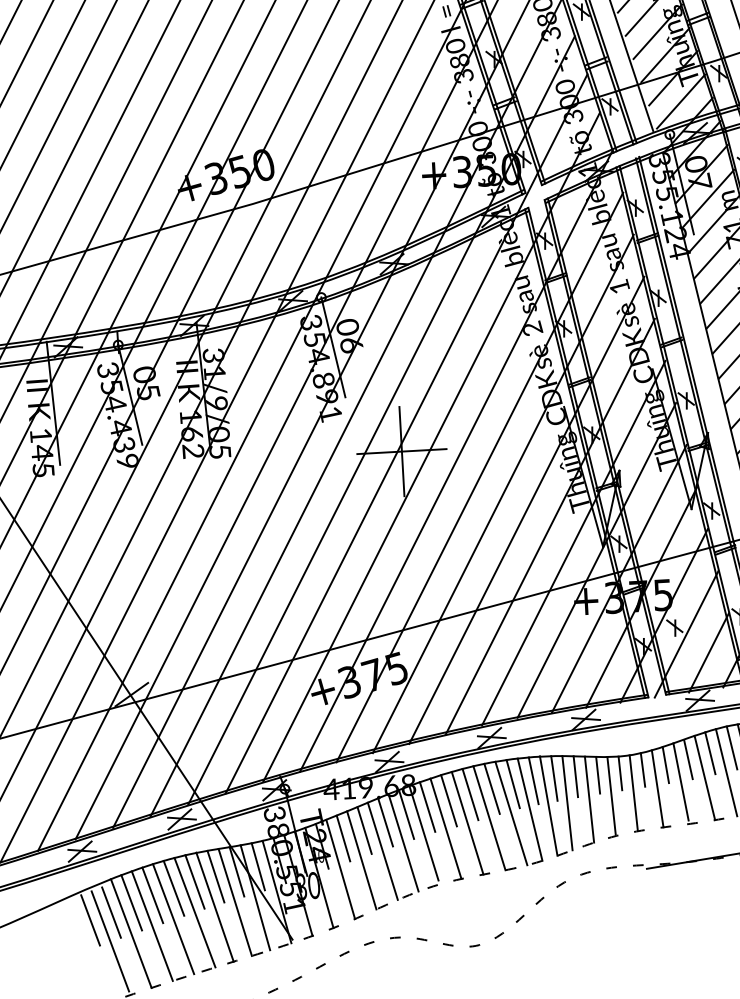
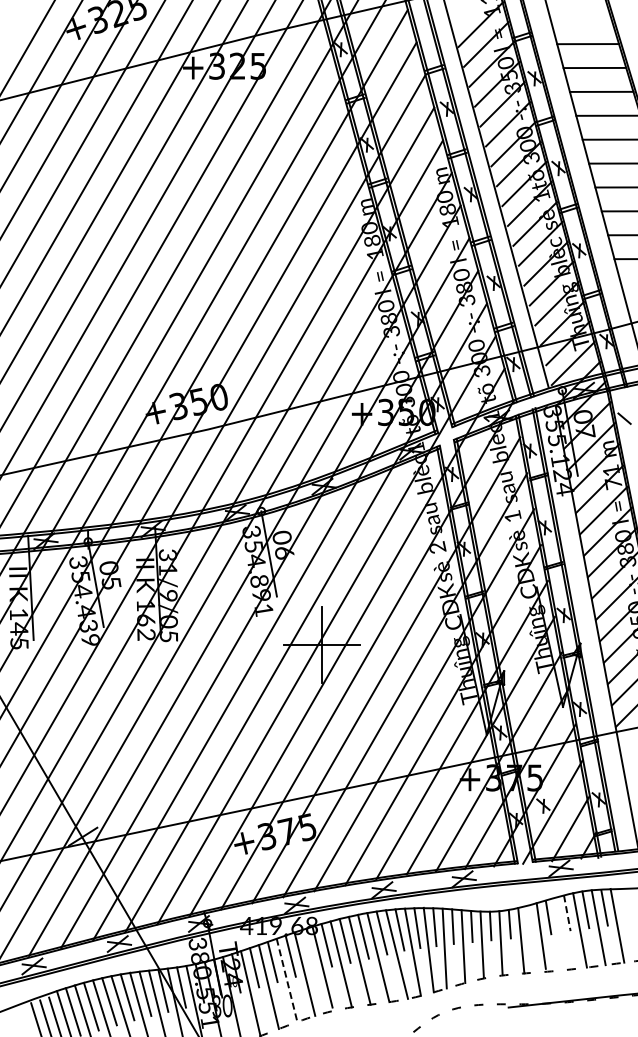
line: (710, 753) -> (567, 913), solid -> dashed
line: (666, 764) -> (529, 920), removed
line: (704, 777) -> (561, 933), removed
line: (406, 814) -> (308, 950), removed
line: (383, 851) -> (287, 980), solid -> dashed

